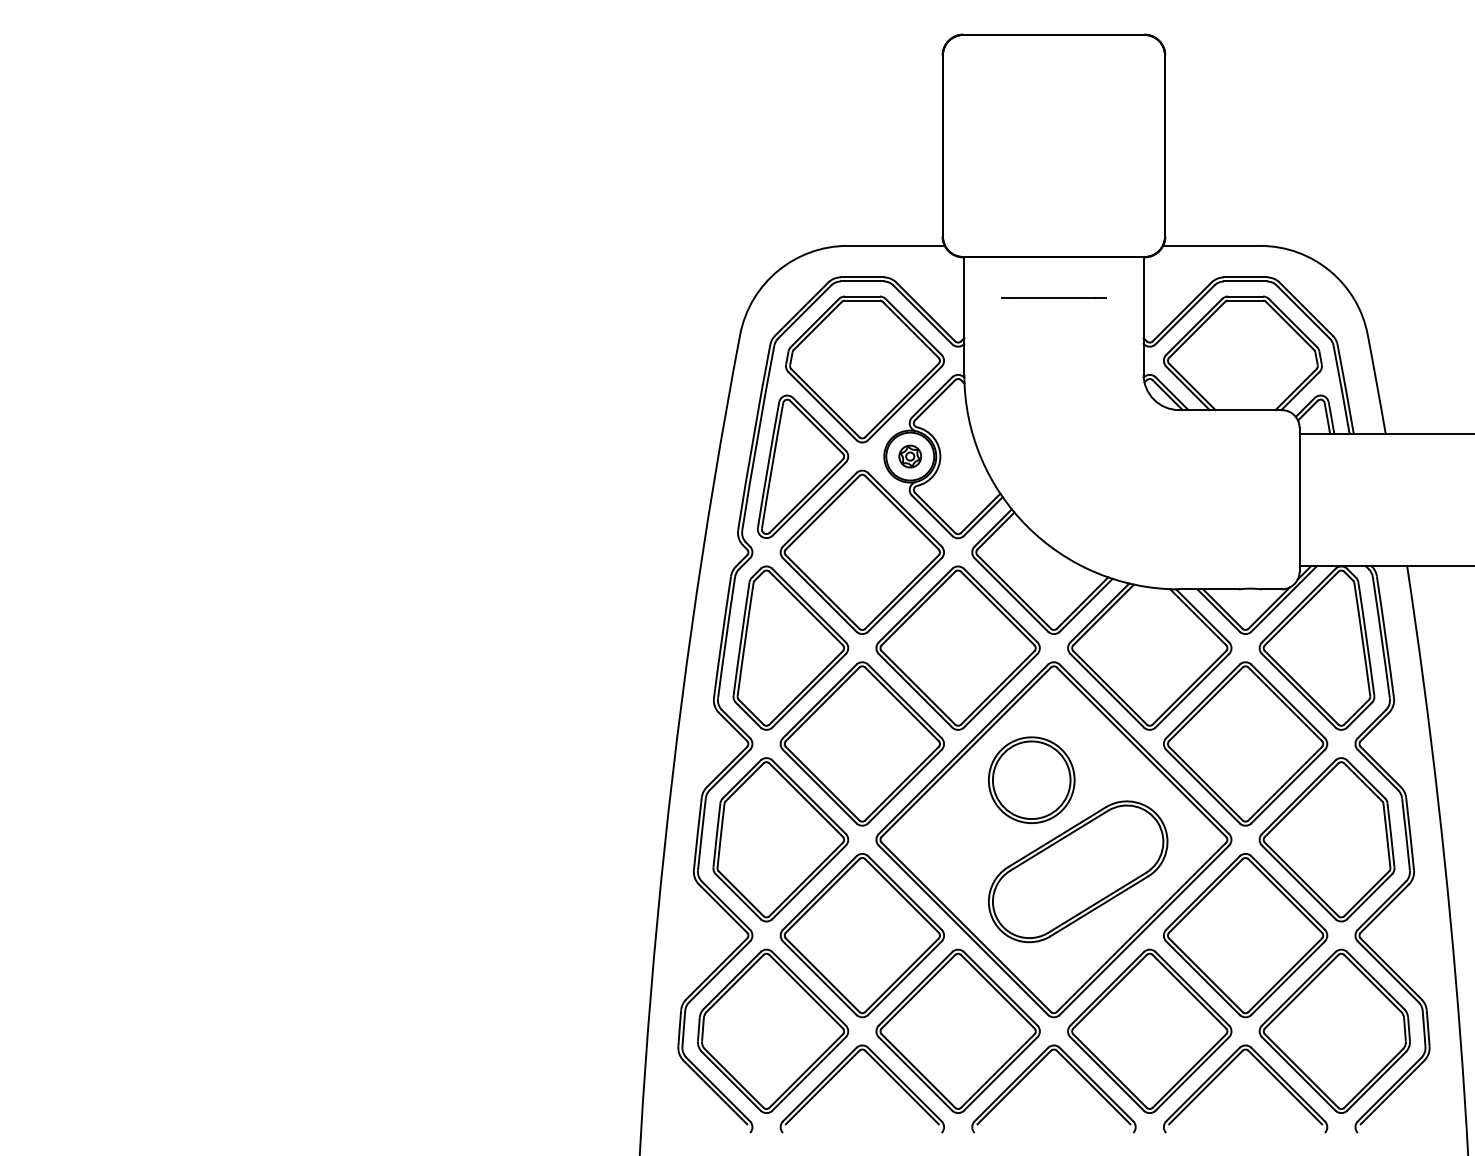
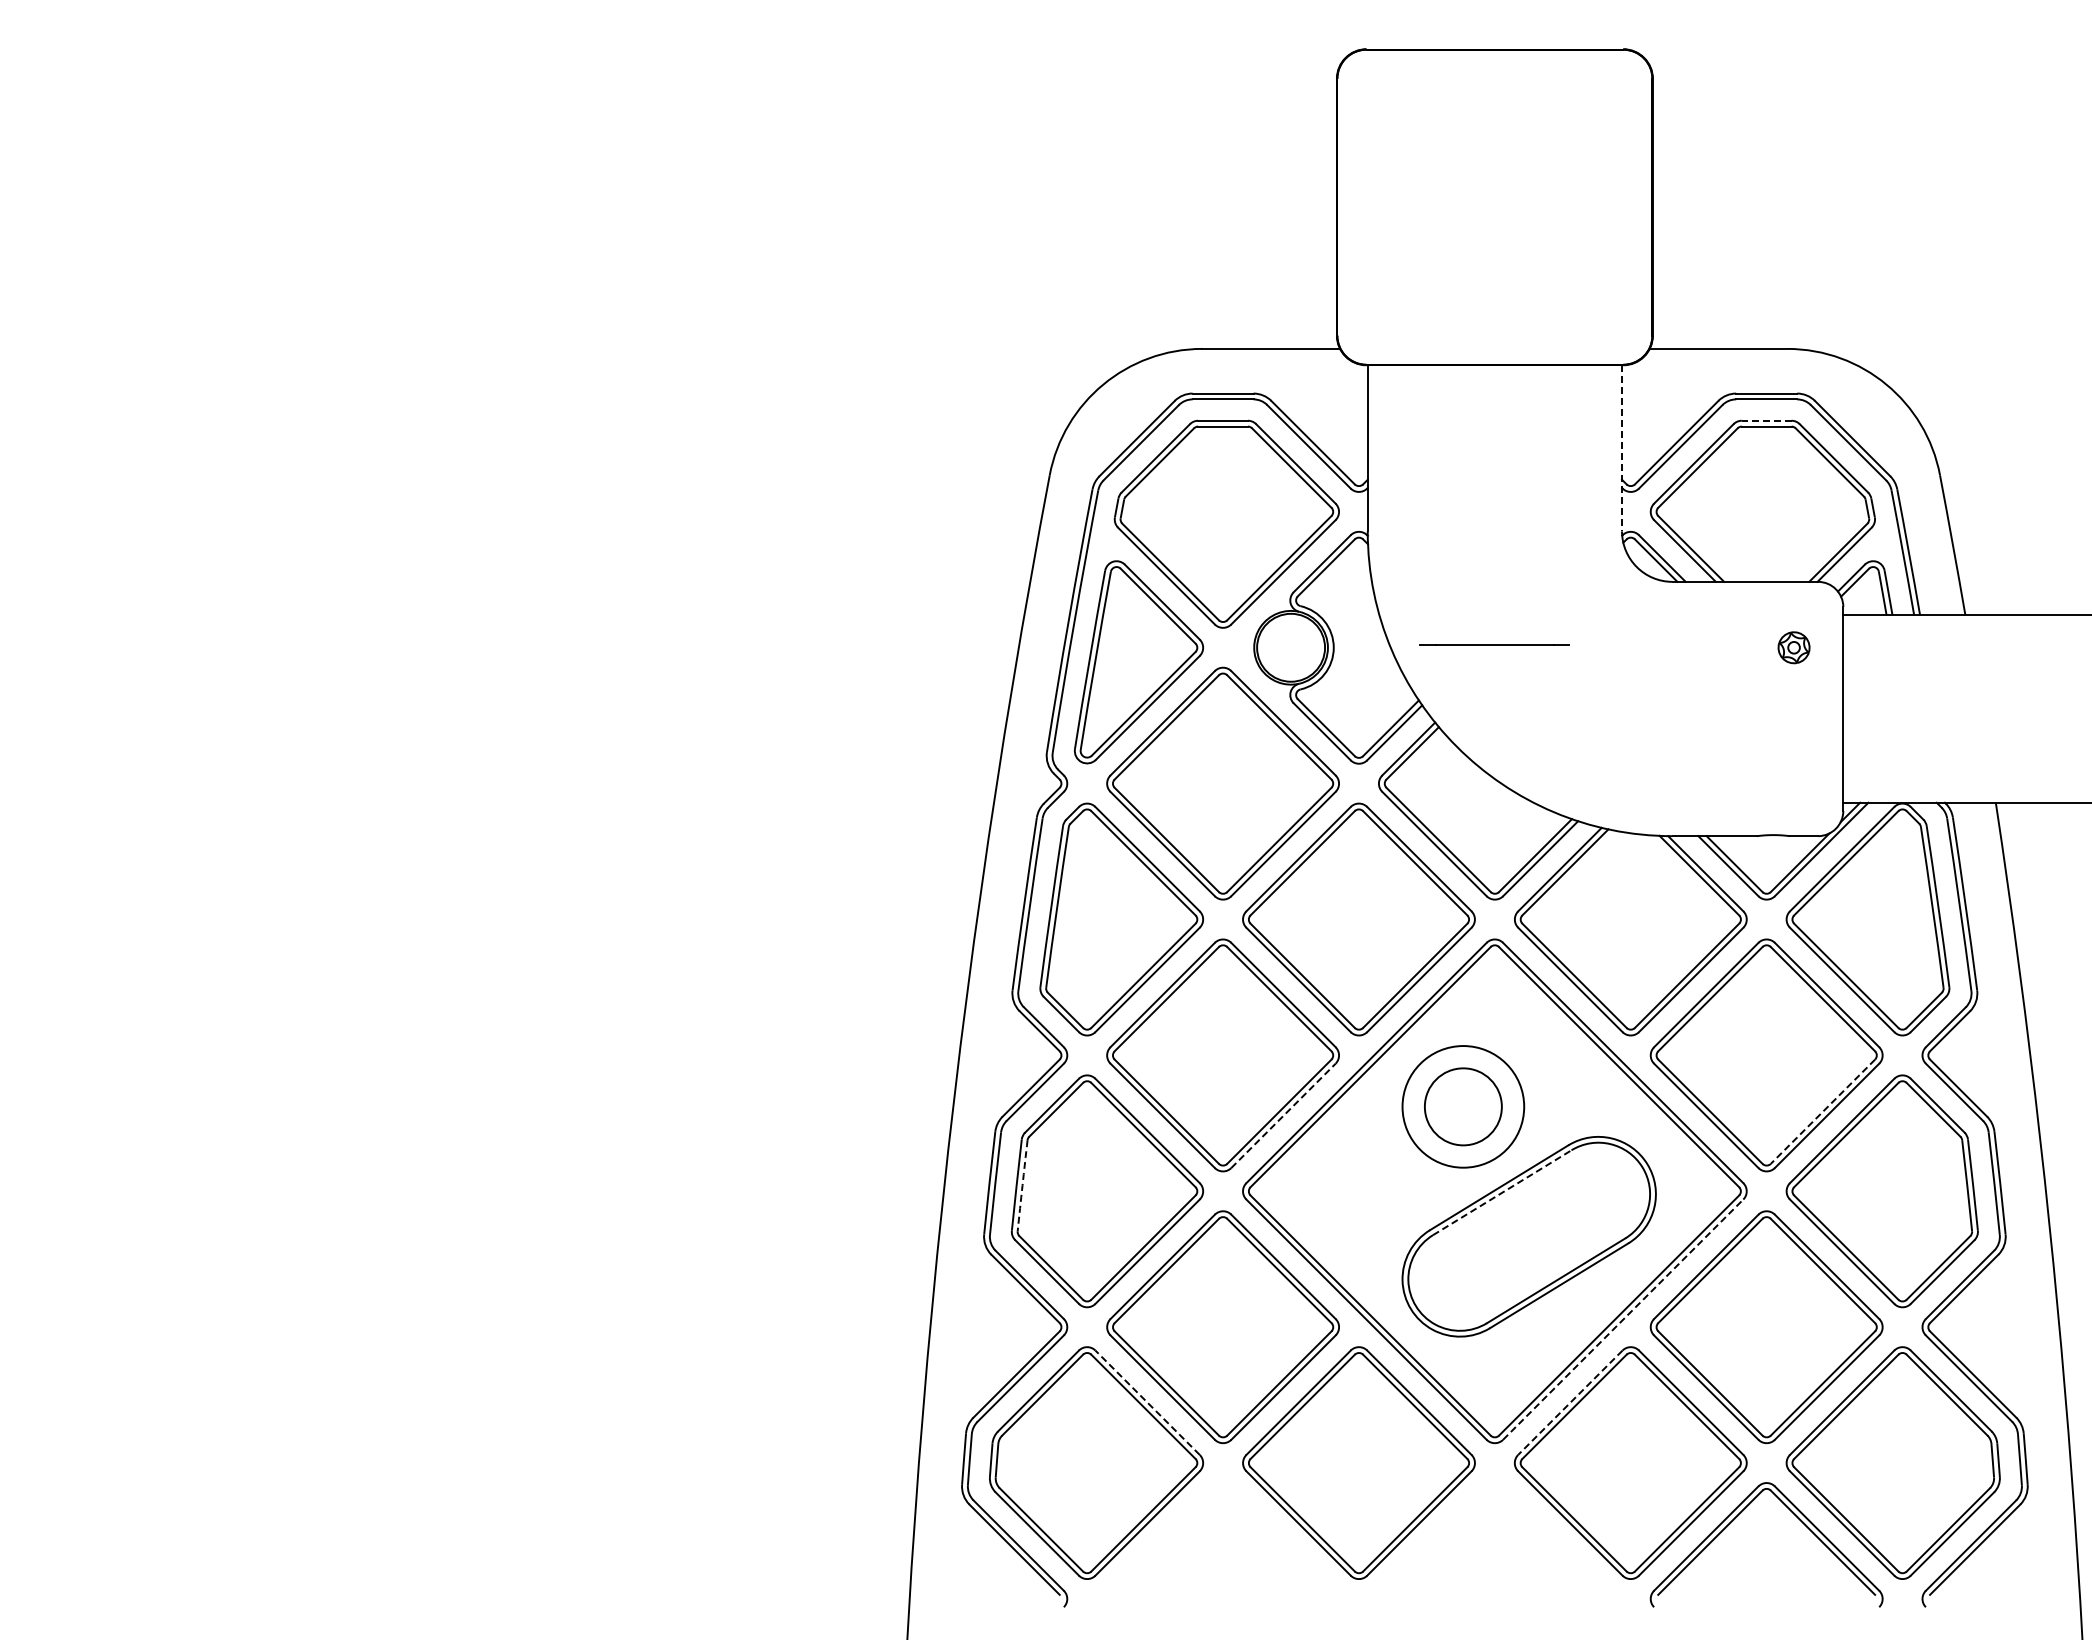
line: (1245, 296) -> (1766, 420), solid -> dashed
line: (1053, 297) -> (1494, 644), moved
line: (1143, 316) -> (1622, 448), solid -> dashed
part: (909, 456) -> (1793, 647), moved
circle: (1031, 779) -> (1463, 1106), size x0.7
line: (1284, 783) -> (1822, 1111), solid -> dashed
line: (904, 786) -> (1283, 1115), solid -> dashed
arc: (720, 835) -> (1022, 1185), solid -> dashed
line: (1059, 840) -> (1502, 1192), solid -> dashed
line: (1144, 930) -> (1623, 1319), solid -> dashed
line: (809, 988) -> (1147, 1402), solid -> dashed
line: (1107, 988) -> (1570, 1402), solid -> dashed
part: (842, 1069) -> (1194, 1516), removed
part: (1033, 1069) -> (1466, 1516), removed

